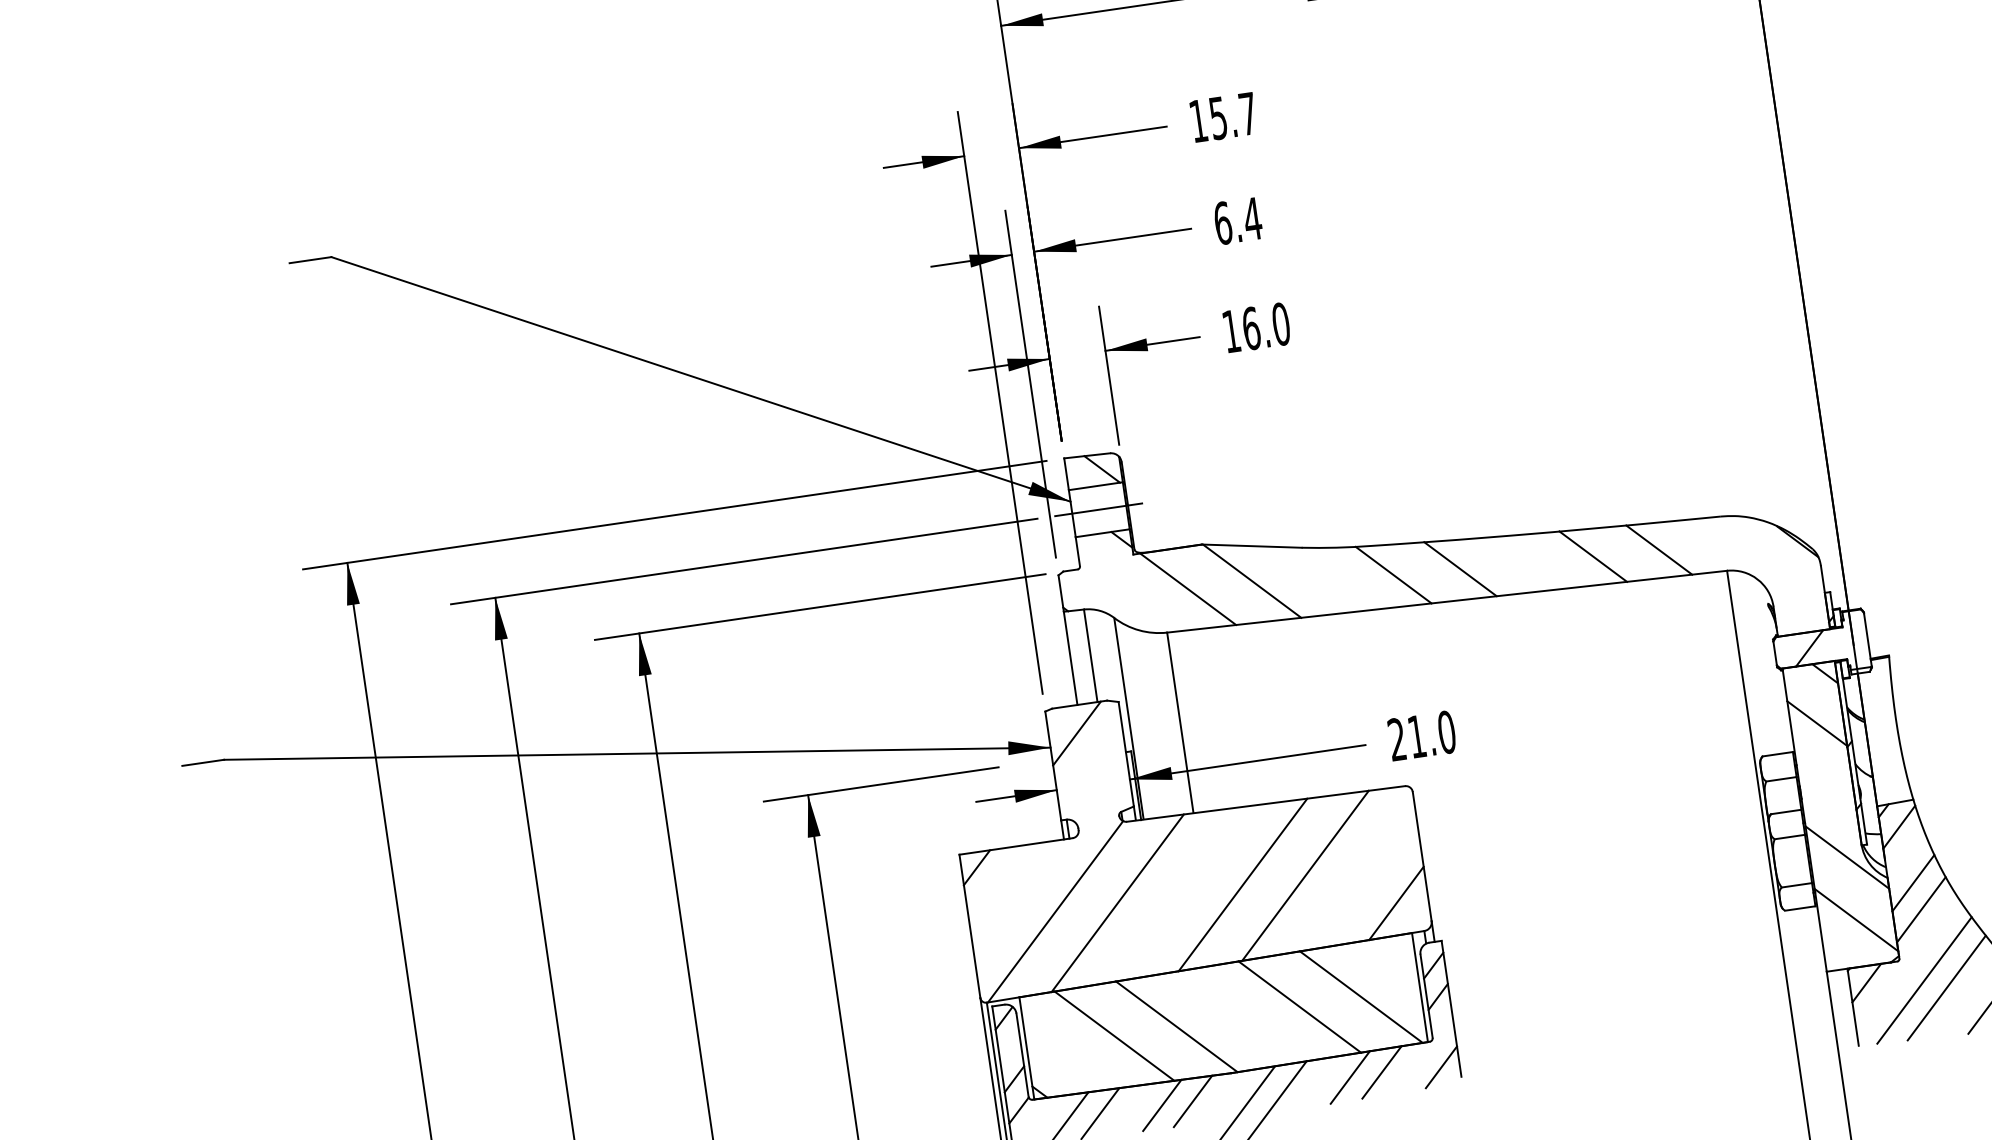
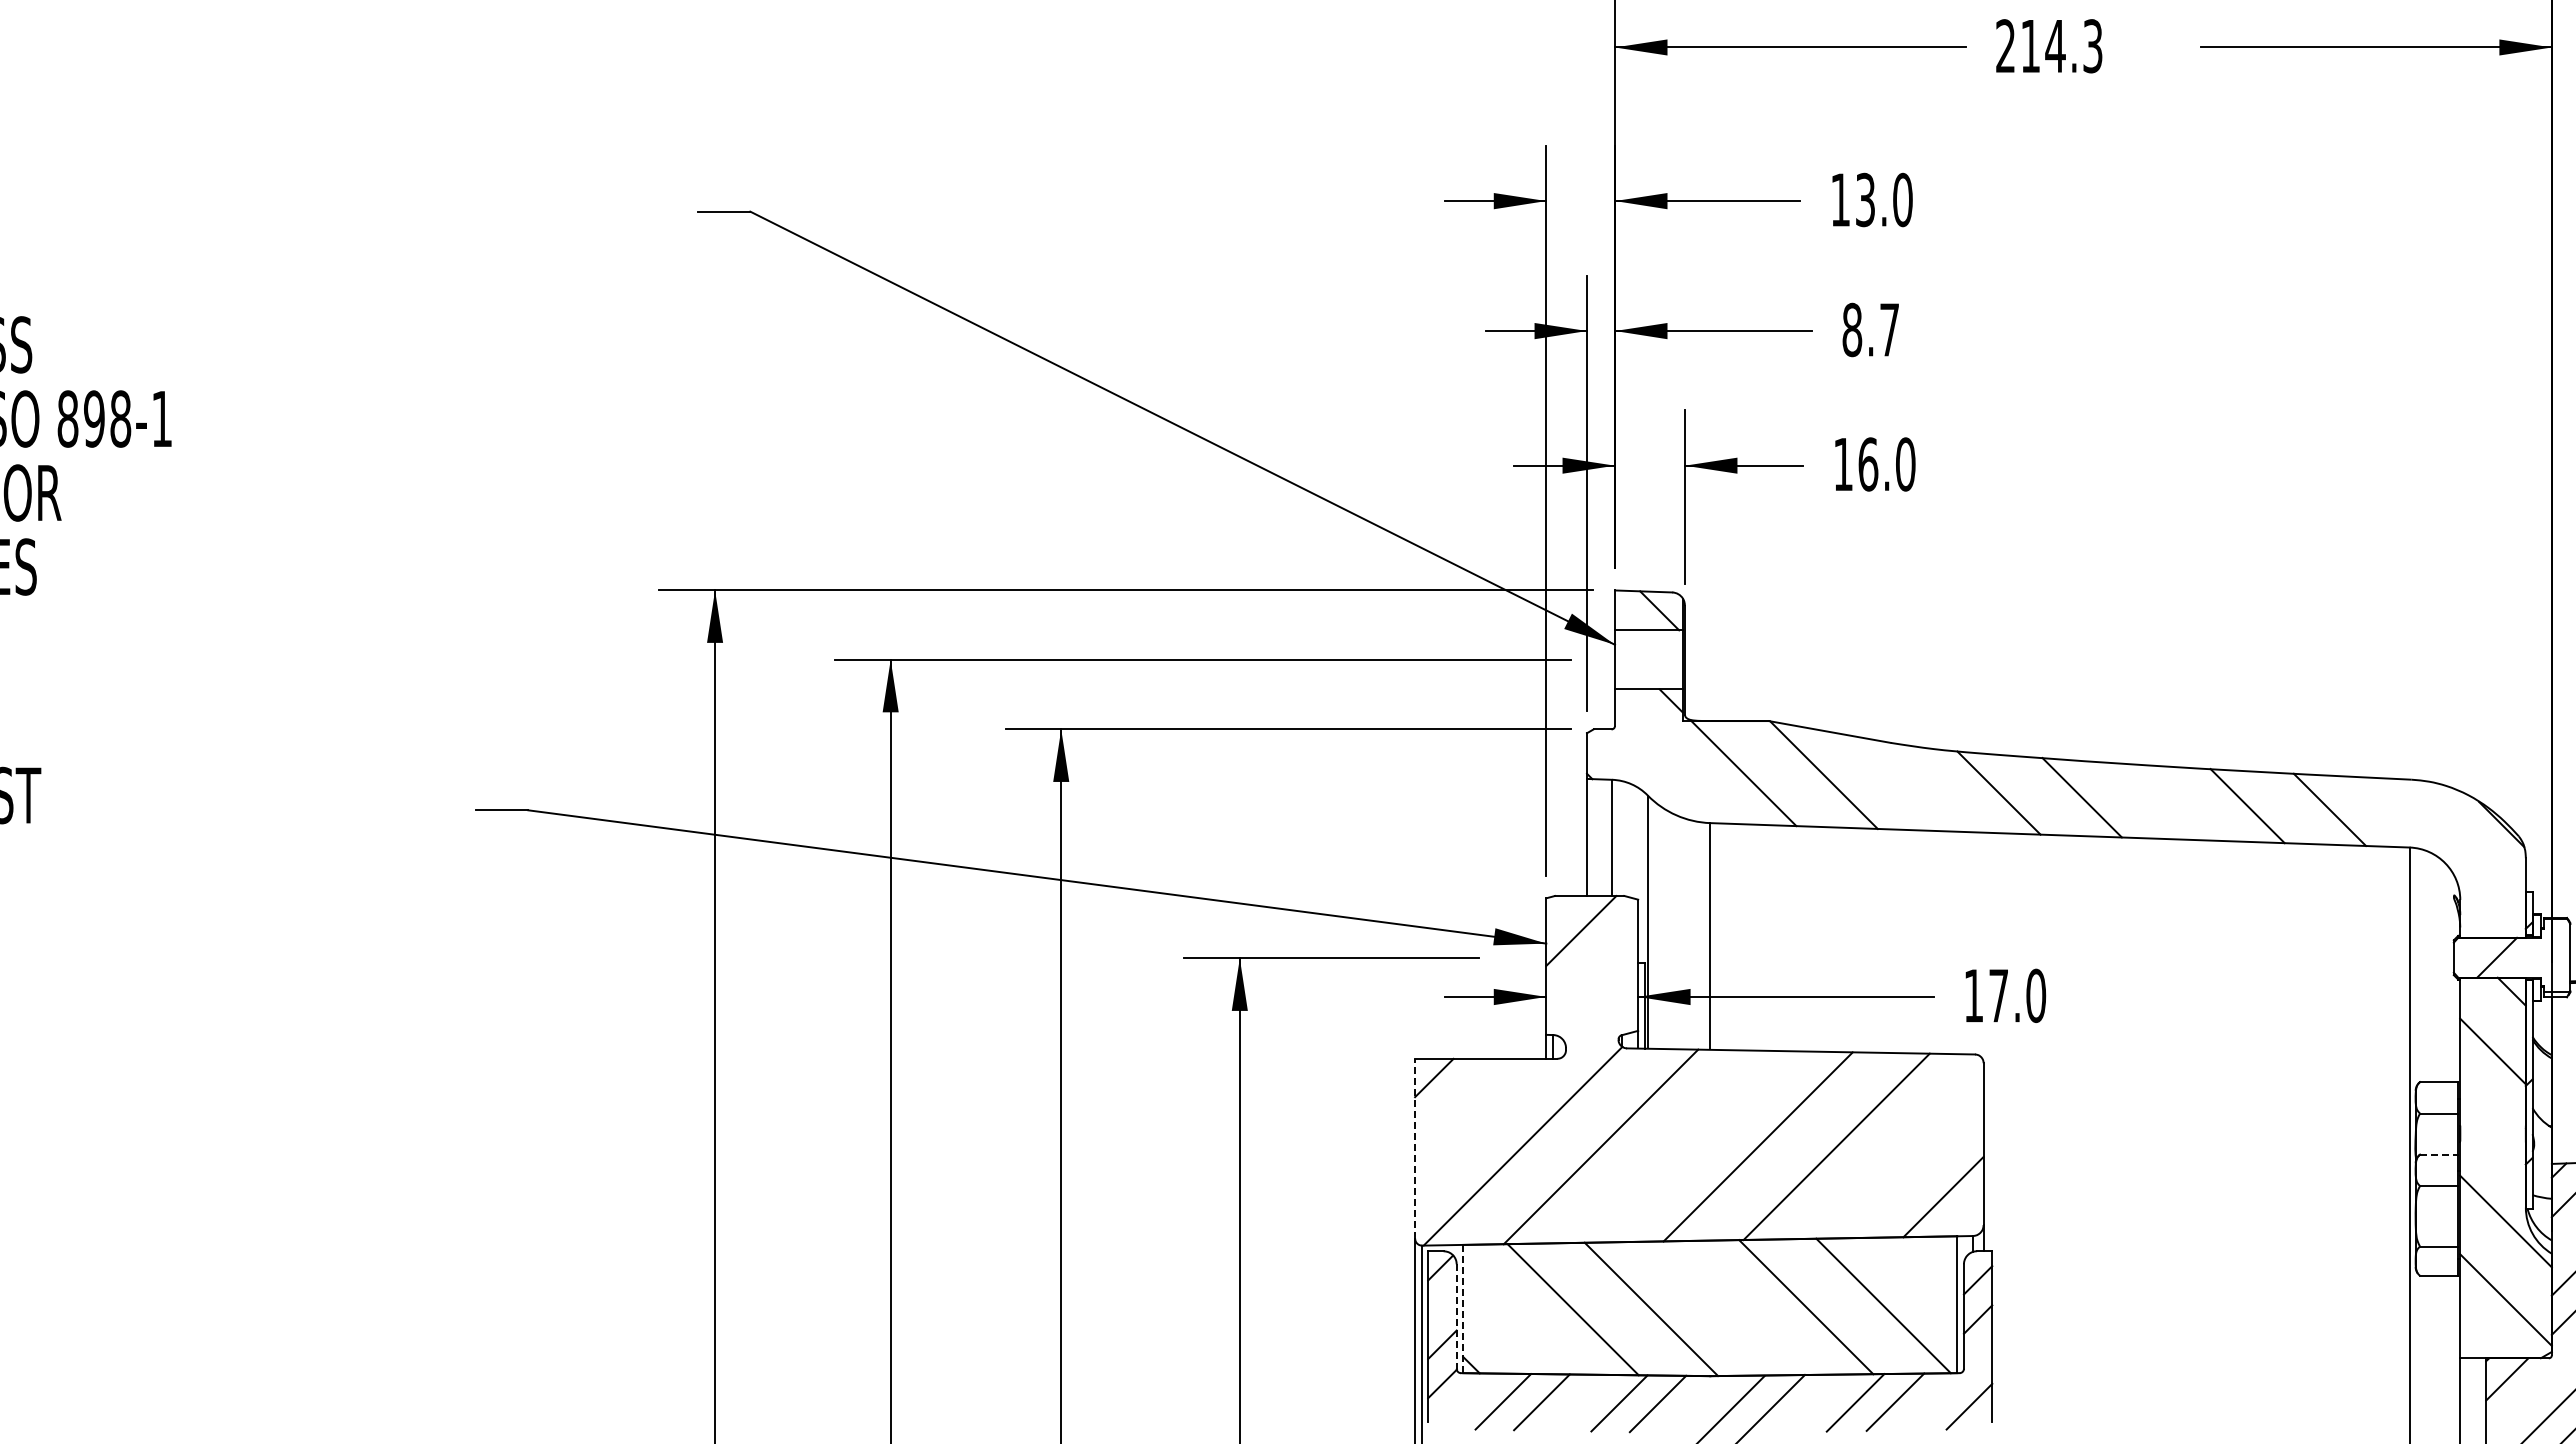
text: (1233, 115) -> (1884, 199), 15.7 -> 13.0
text: (1237, 220) -> (1870, 329), 6.4 -> 8.7
line: (1098, 509) -> (1647, 659), removed
text: (1406, 737) -> (1985, 995), 21.0 -> 17.0
line: (1786, 811) -> (2439, 1154), solid -> dashed
line: (970, 926) -> (1415, 1148), solid -> dashed
line: (1027, 1047) -> (1463, 1308), solid -> dashed
line: (1022, 1055) -> (1456, 1317), solid -> dashed

